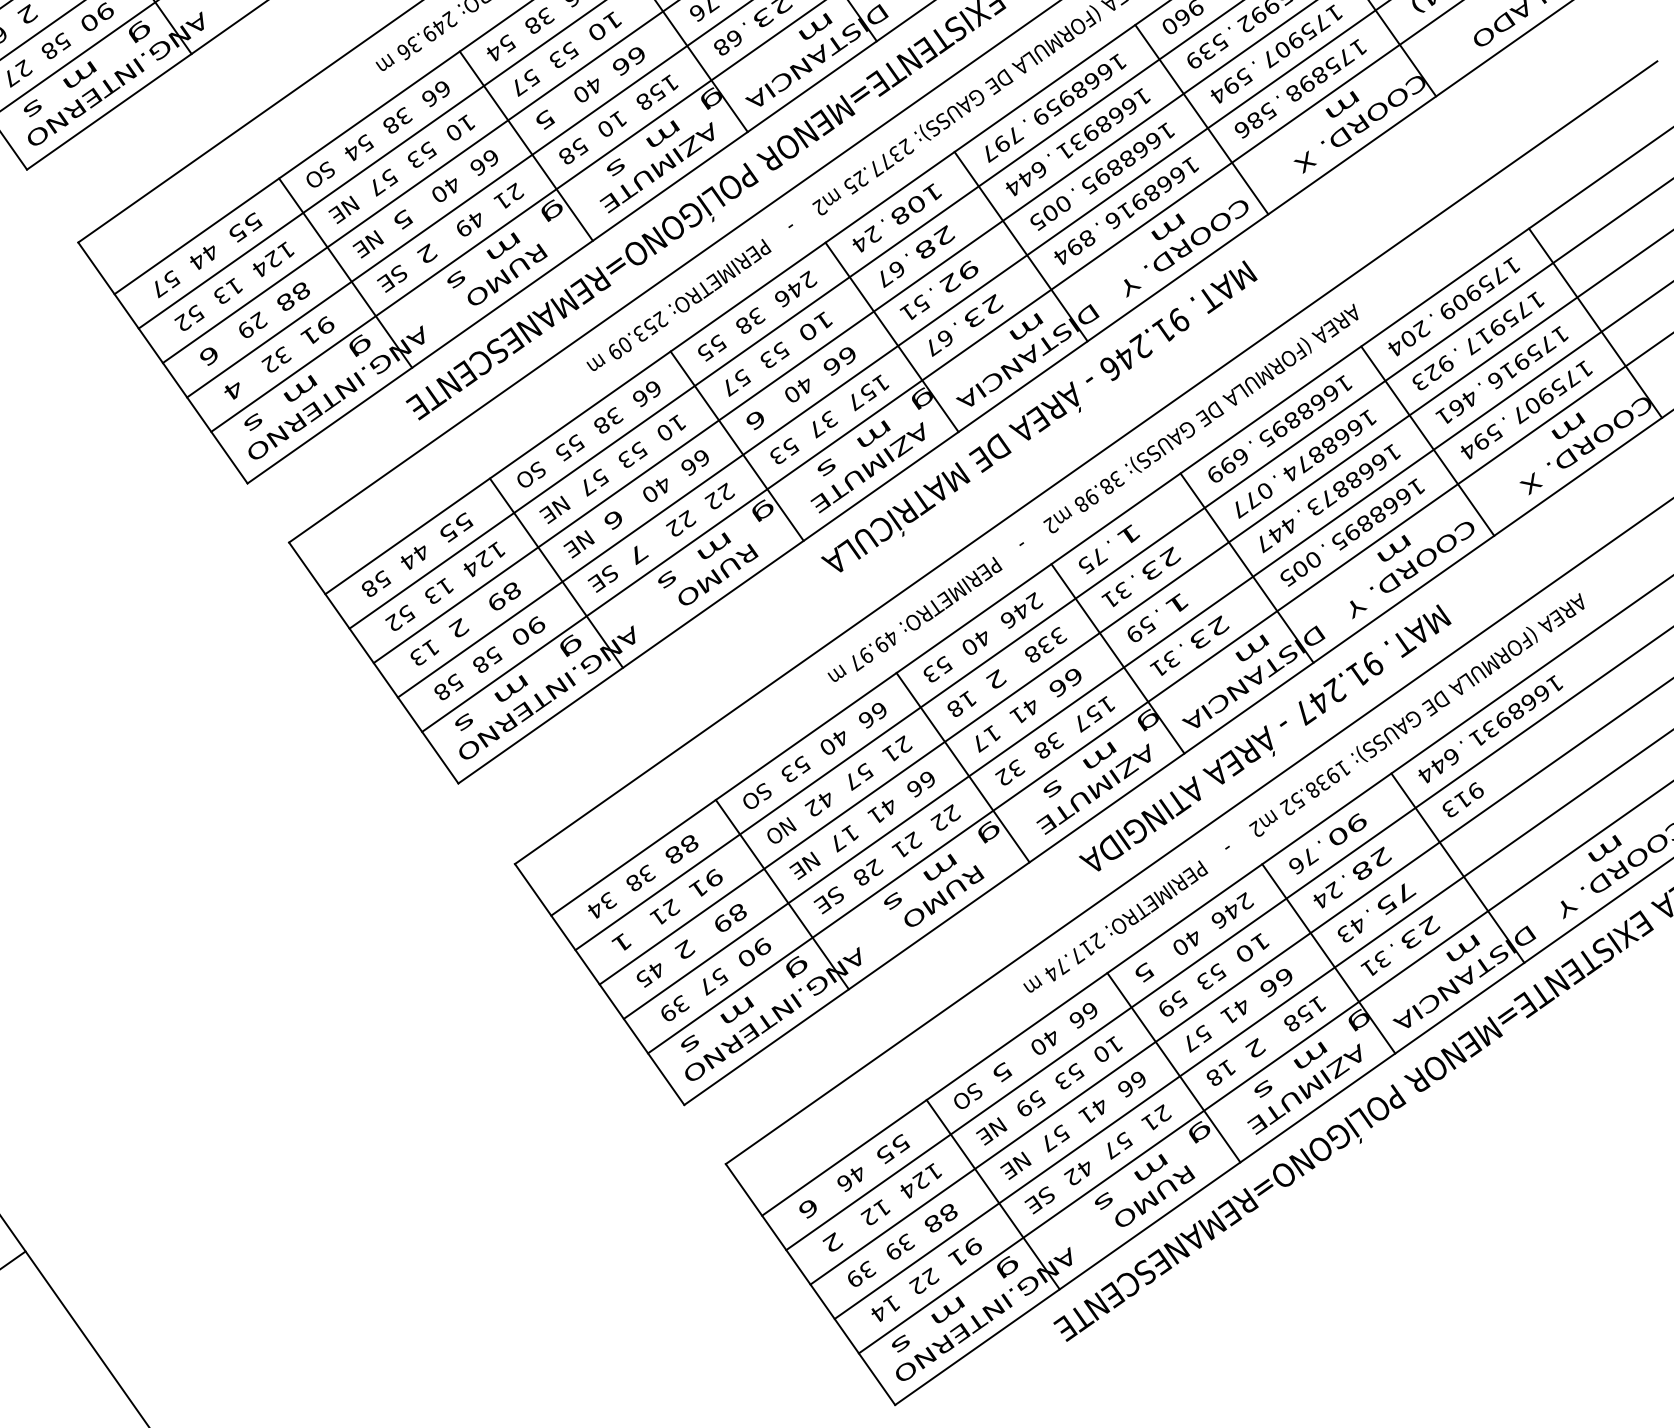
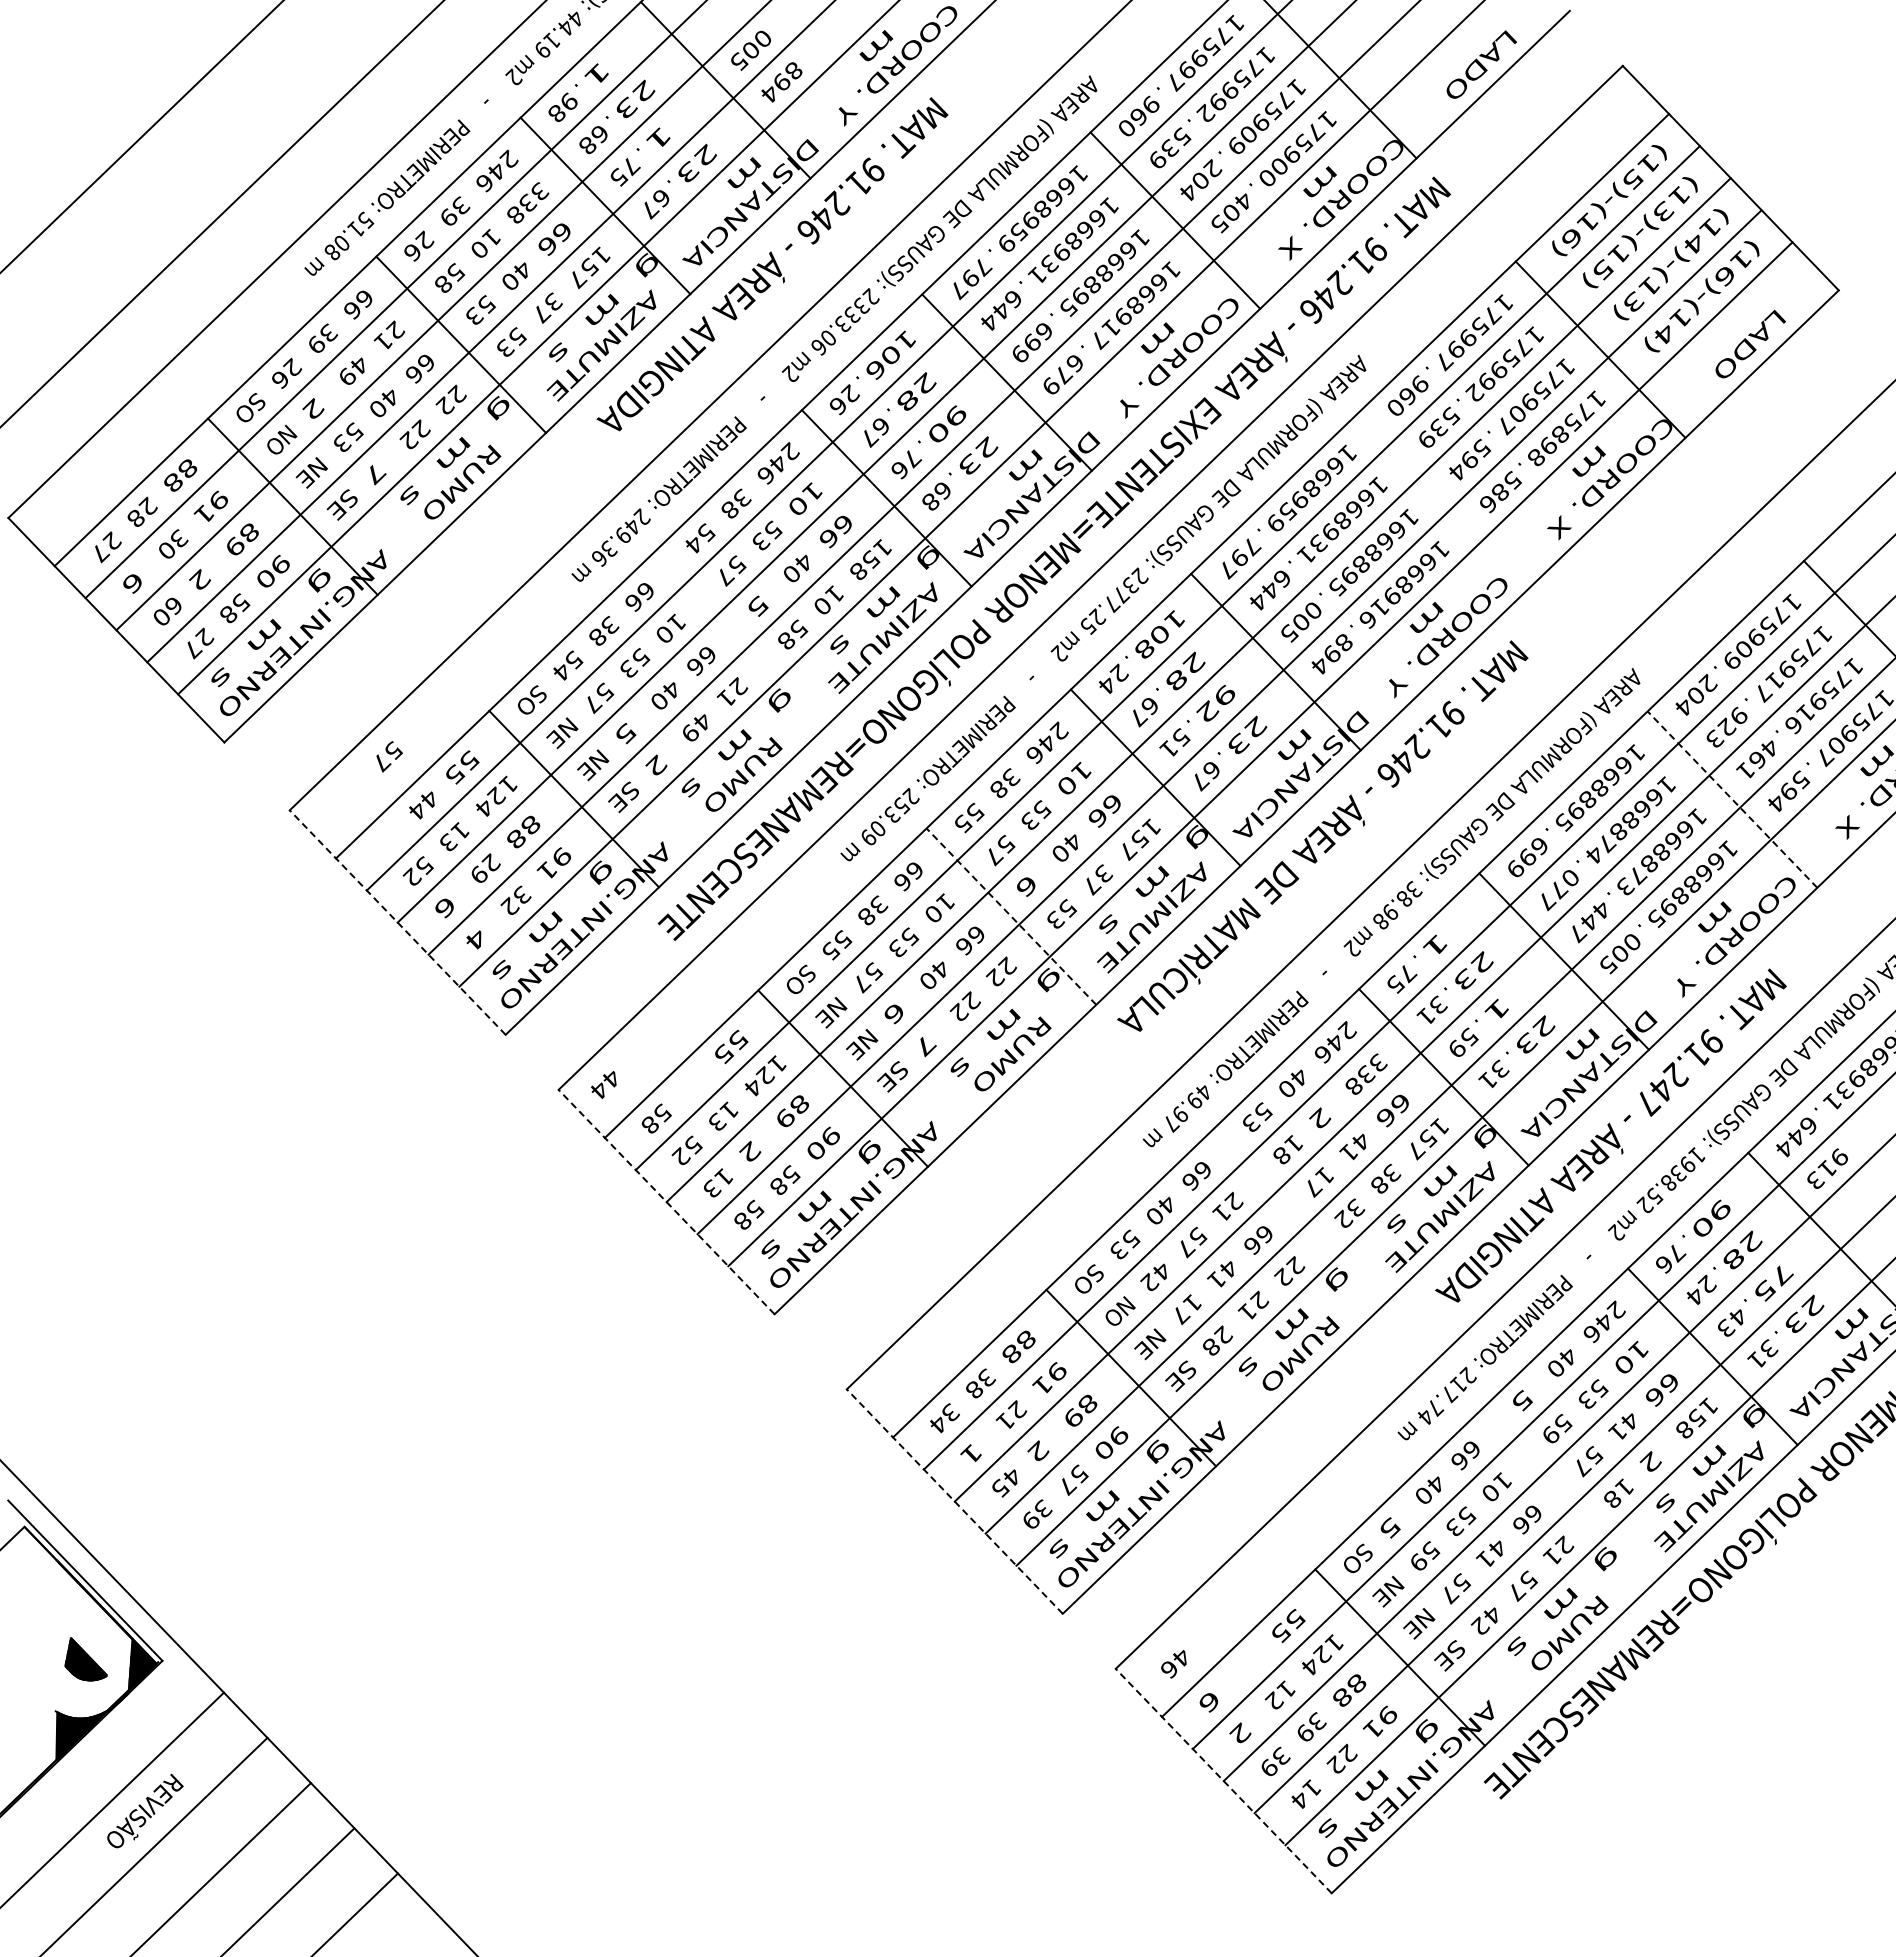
line: (1202, 119) -> (1444, 499), removed
line: (526, 145) -> (742, 636), removed
text: (167, 284) -> (389, 756), moved
line: (162, 362) -> (397, 922), solid -> dashed
line: (1427, 441) -> (1732, 799), solid -> dashed
line: (737, 446) -> (1011, 916), solid -> dashed
text: (413, 556) -> (603, 1084), moved
line: (373, 663) -> (666, 1202), solid -> dashed
line: (963, 767) -> (1299, 1215), removed
line: (599, 984) -> (954, 1501), solid -> dashed
line: (1173, 1067) -> (1568, 1495), removed
text: (849, 1179) -> (1173, 1664), moved
line: (810, 1284) -> (1223, 1781), solid -> dashed

